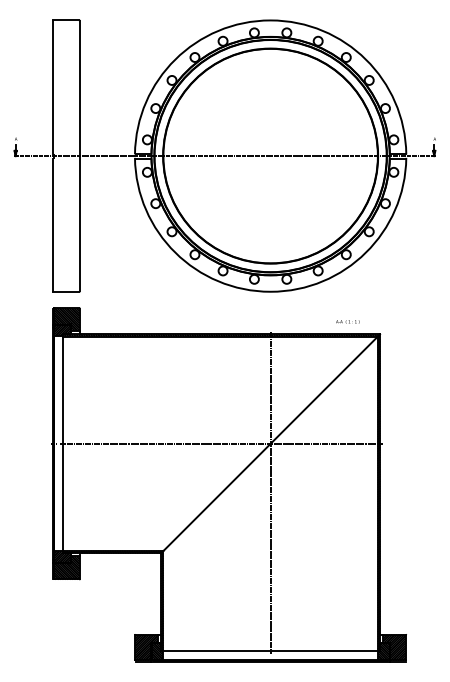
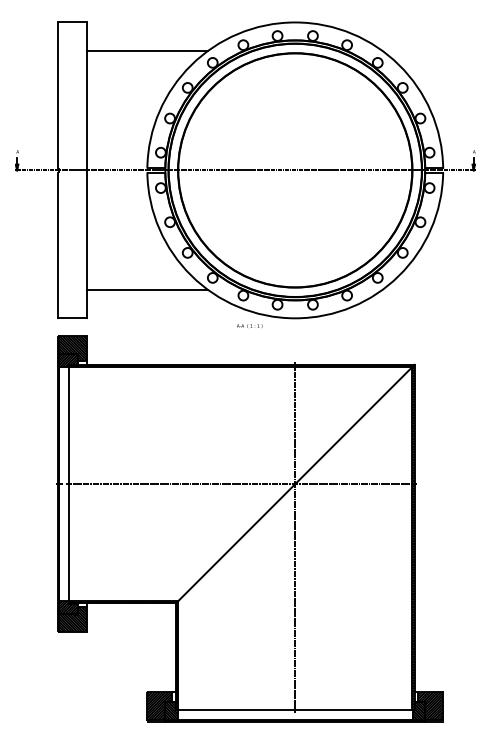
line: (134, 46) -> (146, 50), added
line: (134, 265) -> (146, 289), added
text: (347, 321) -> (249, 325), moved

